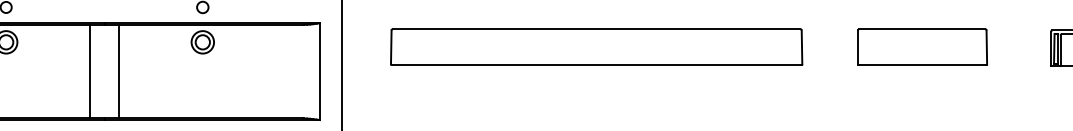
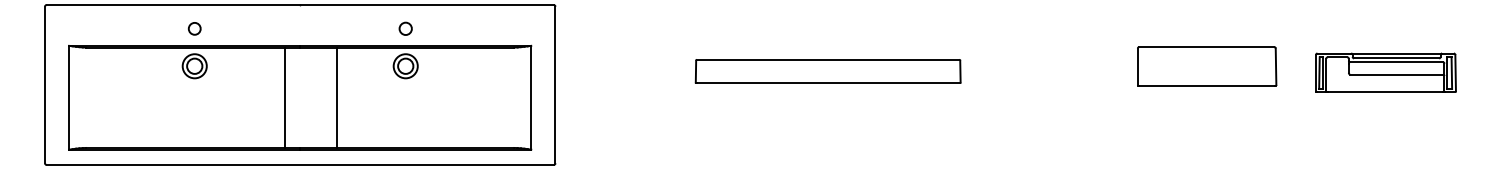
part: (595, 47) -> (827, 71), size x0.6
part: (922, 47) -> (1207, 66), moved
line: (118, 71) -> (336, 97), moved

